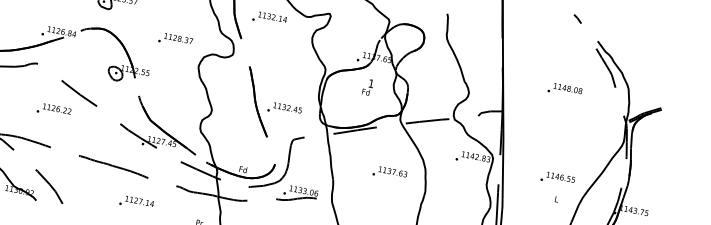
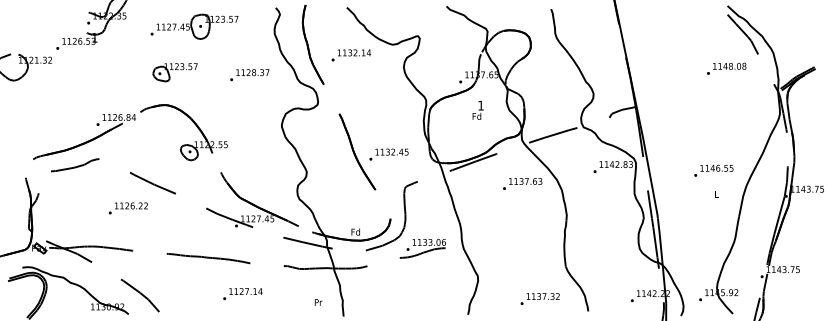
text: (175, 40) -> (249, 75), moved
text: (564, 89) -> (726, 68), moved
text: (389, 173) -> (522, 183), moved

